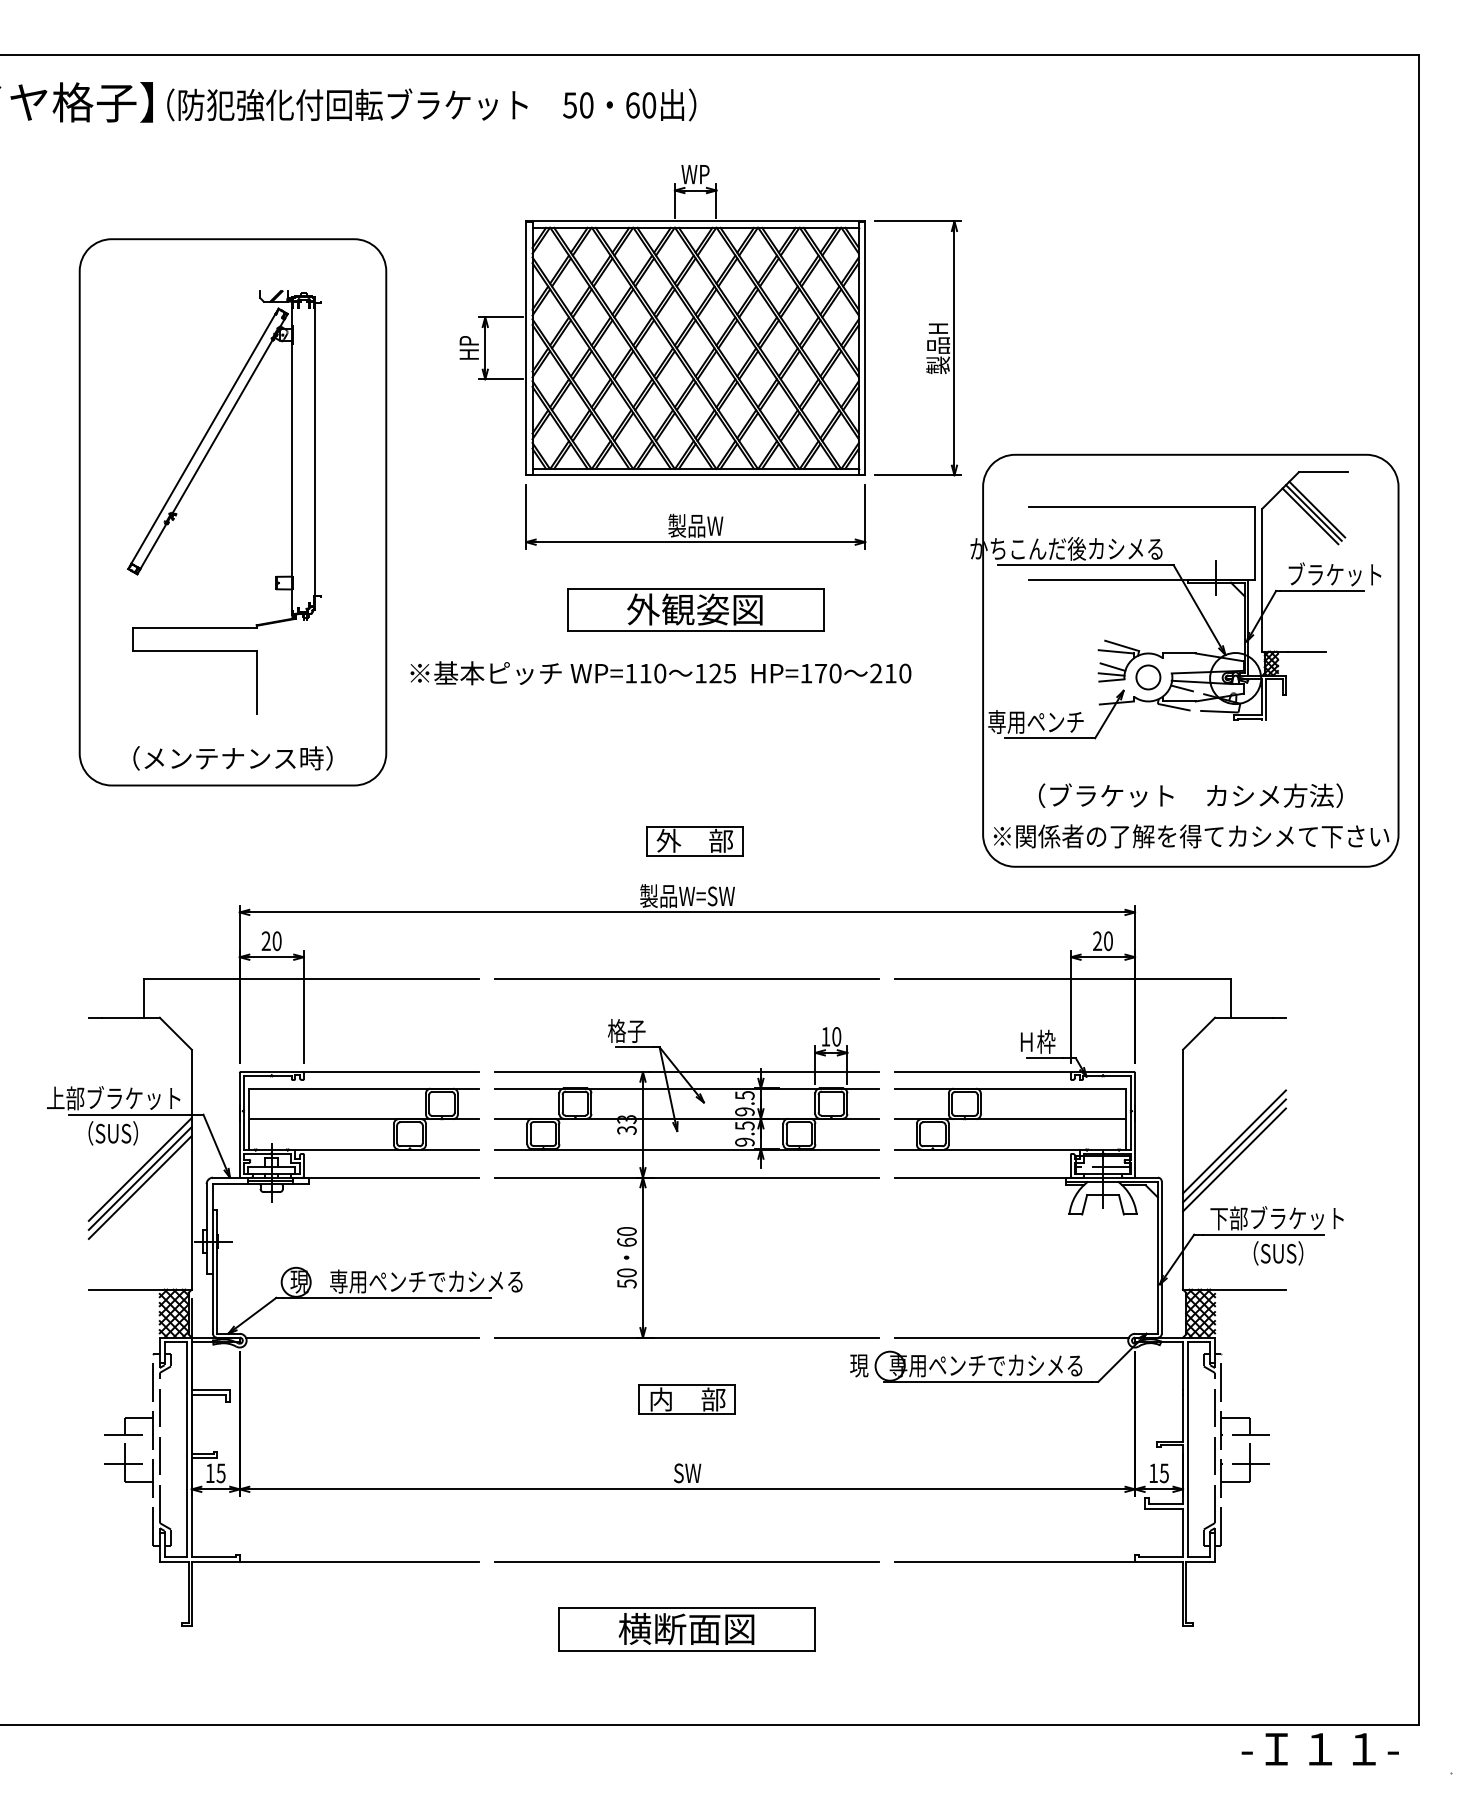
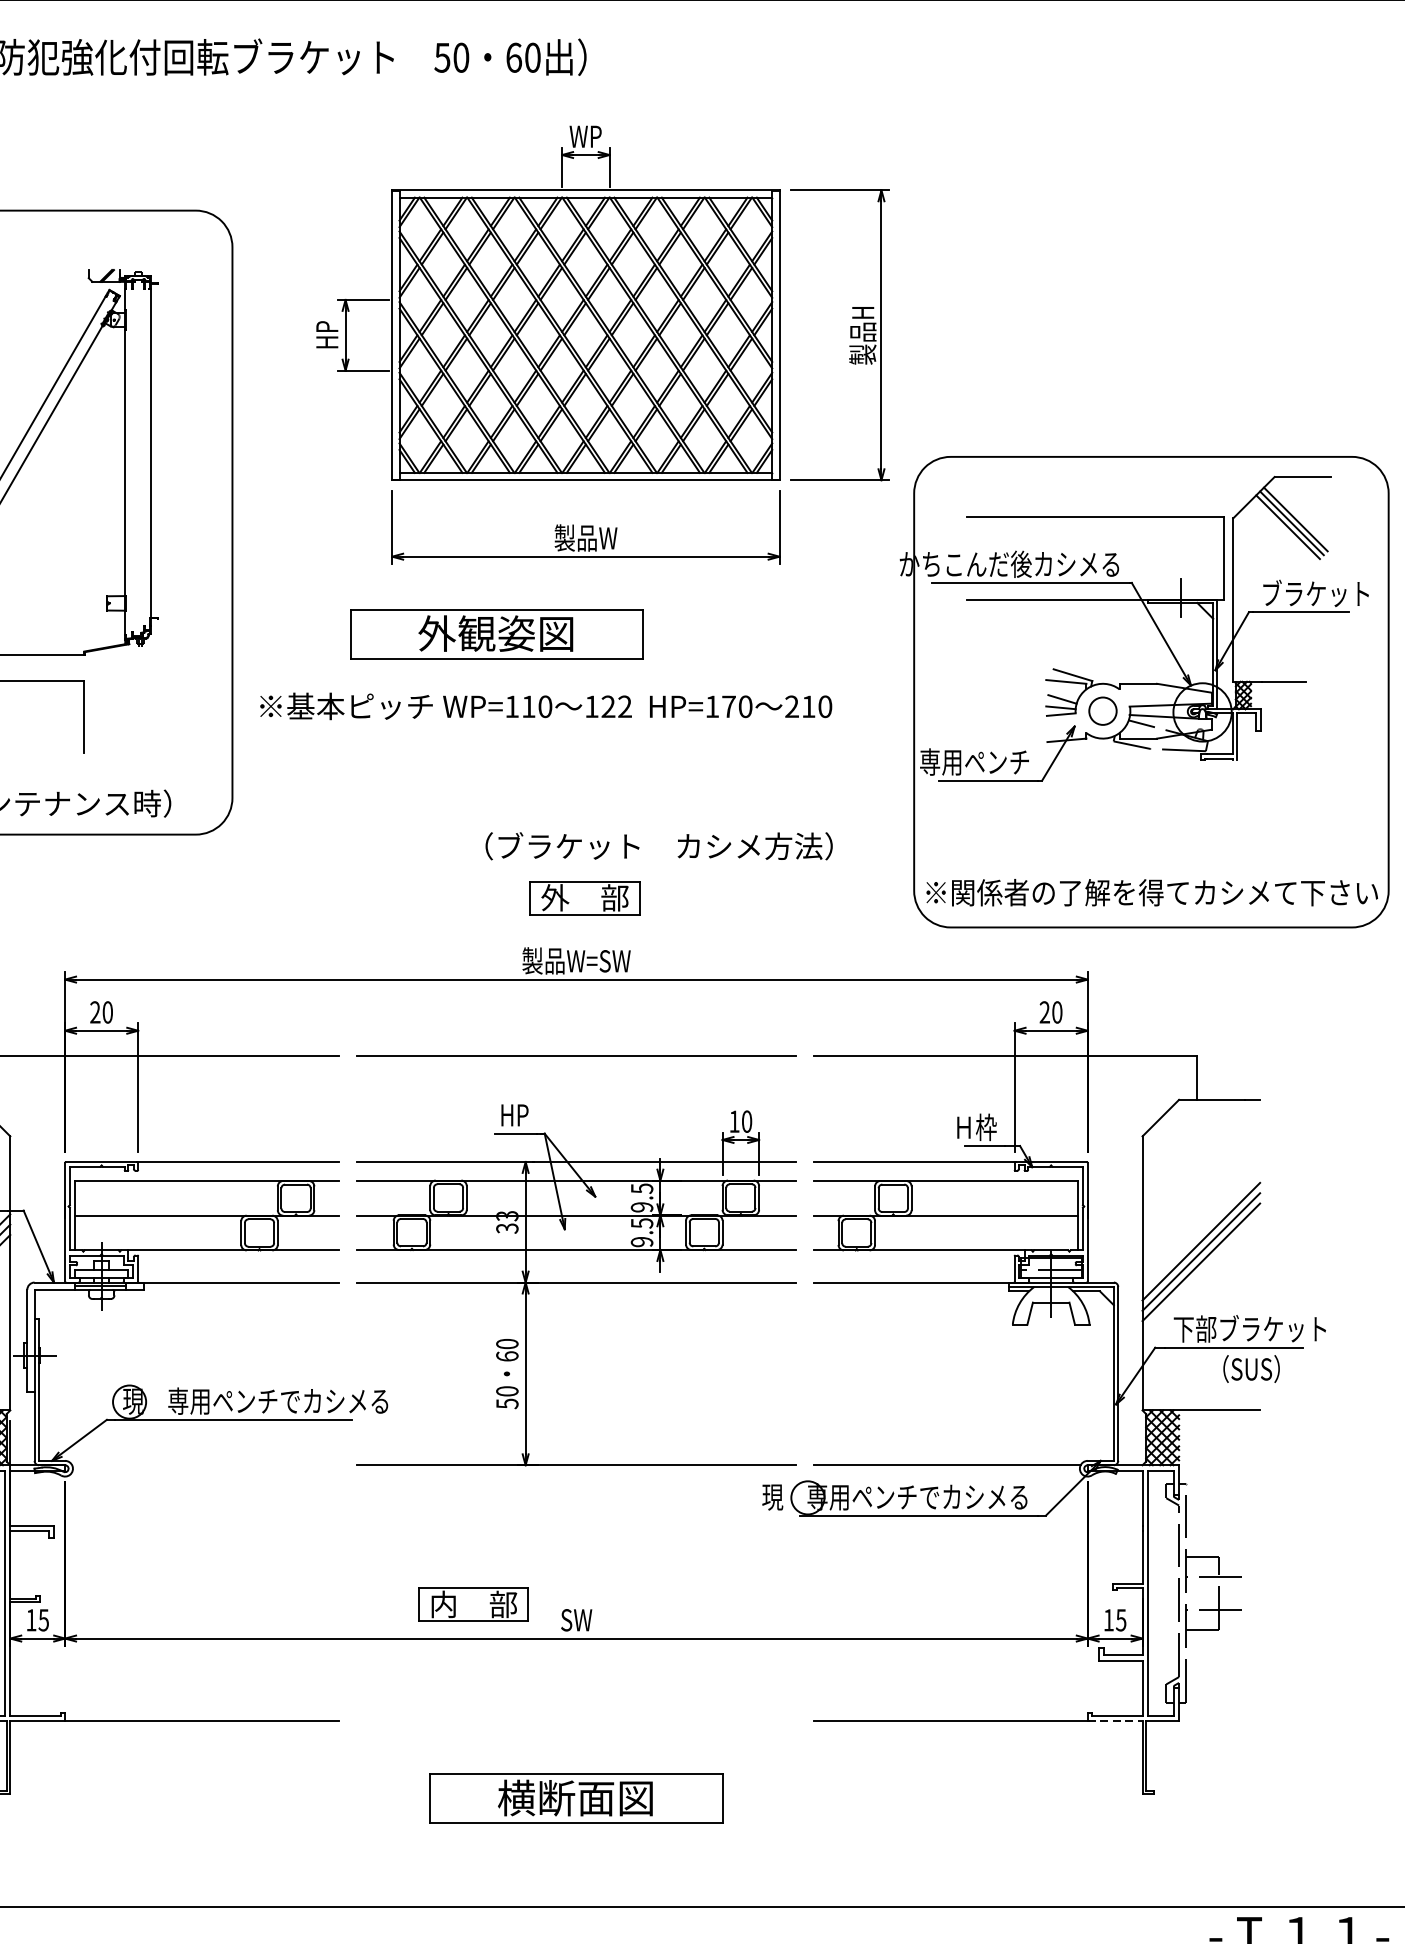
part: (695, 609) -> (496, 633), moved
text: (729, 673) -> (624, 706), 125 -> 122
text: (1190, 795) -> (658, 846), moved
text: (626, 1030) -> (506, 1114), 格子 -> HP
line: (362, 1337) -> (205, 1465), removed
part: (686, 1399) -> (472, 1604), moved
line: (687, 1561) -> (576, 1720), removed
line: (1159, 1561) -> (1115, 1720), solid -> dashed

